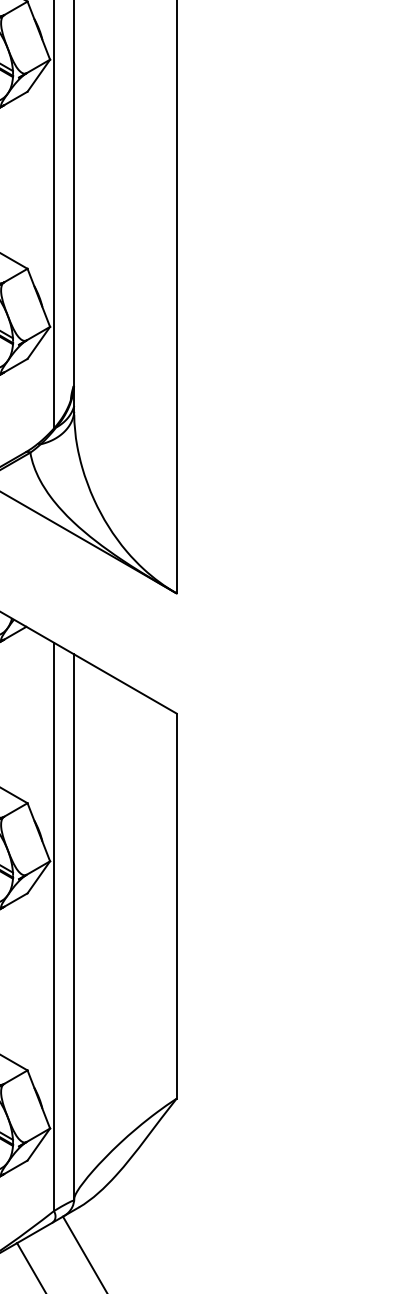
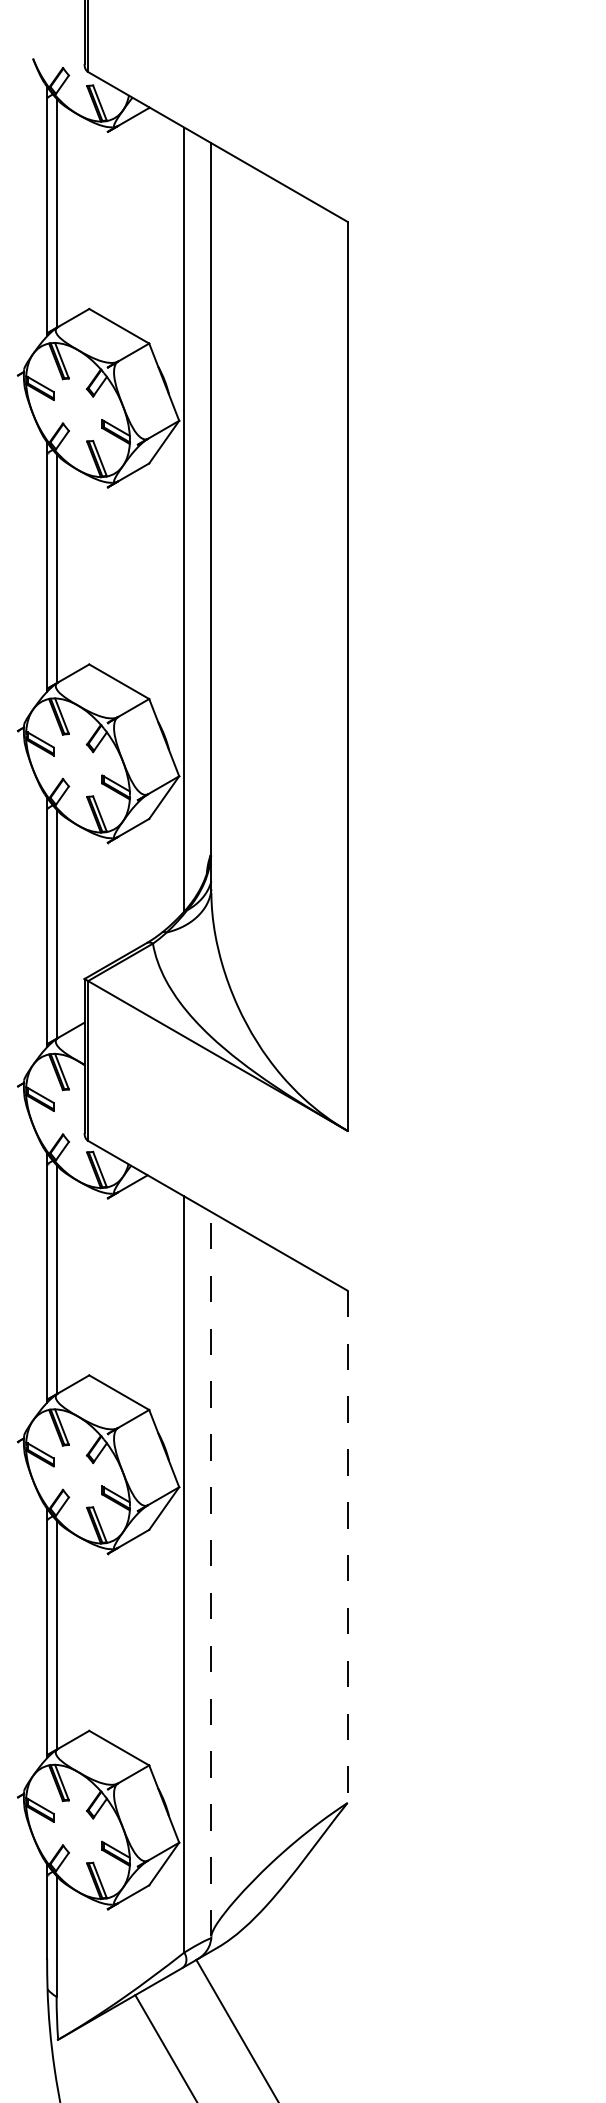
line: (176, 906) -> (347, 1547), solid -> dashed
line: (74, 926) -> (211, 1573), solid -> dashed

